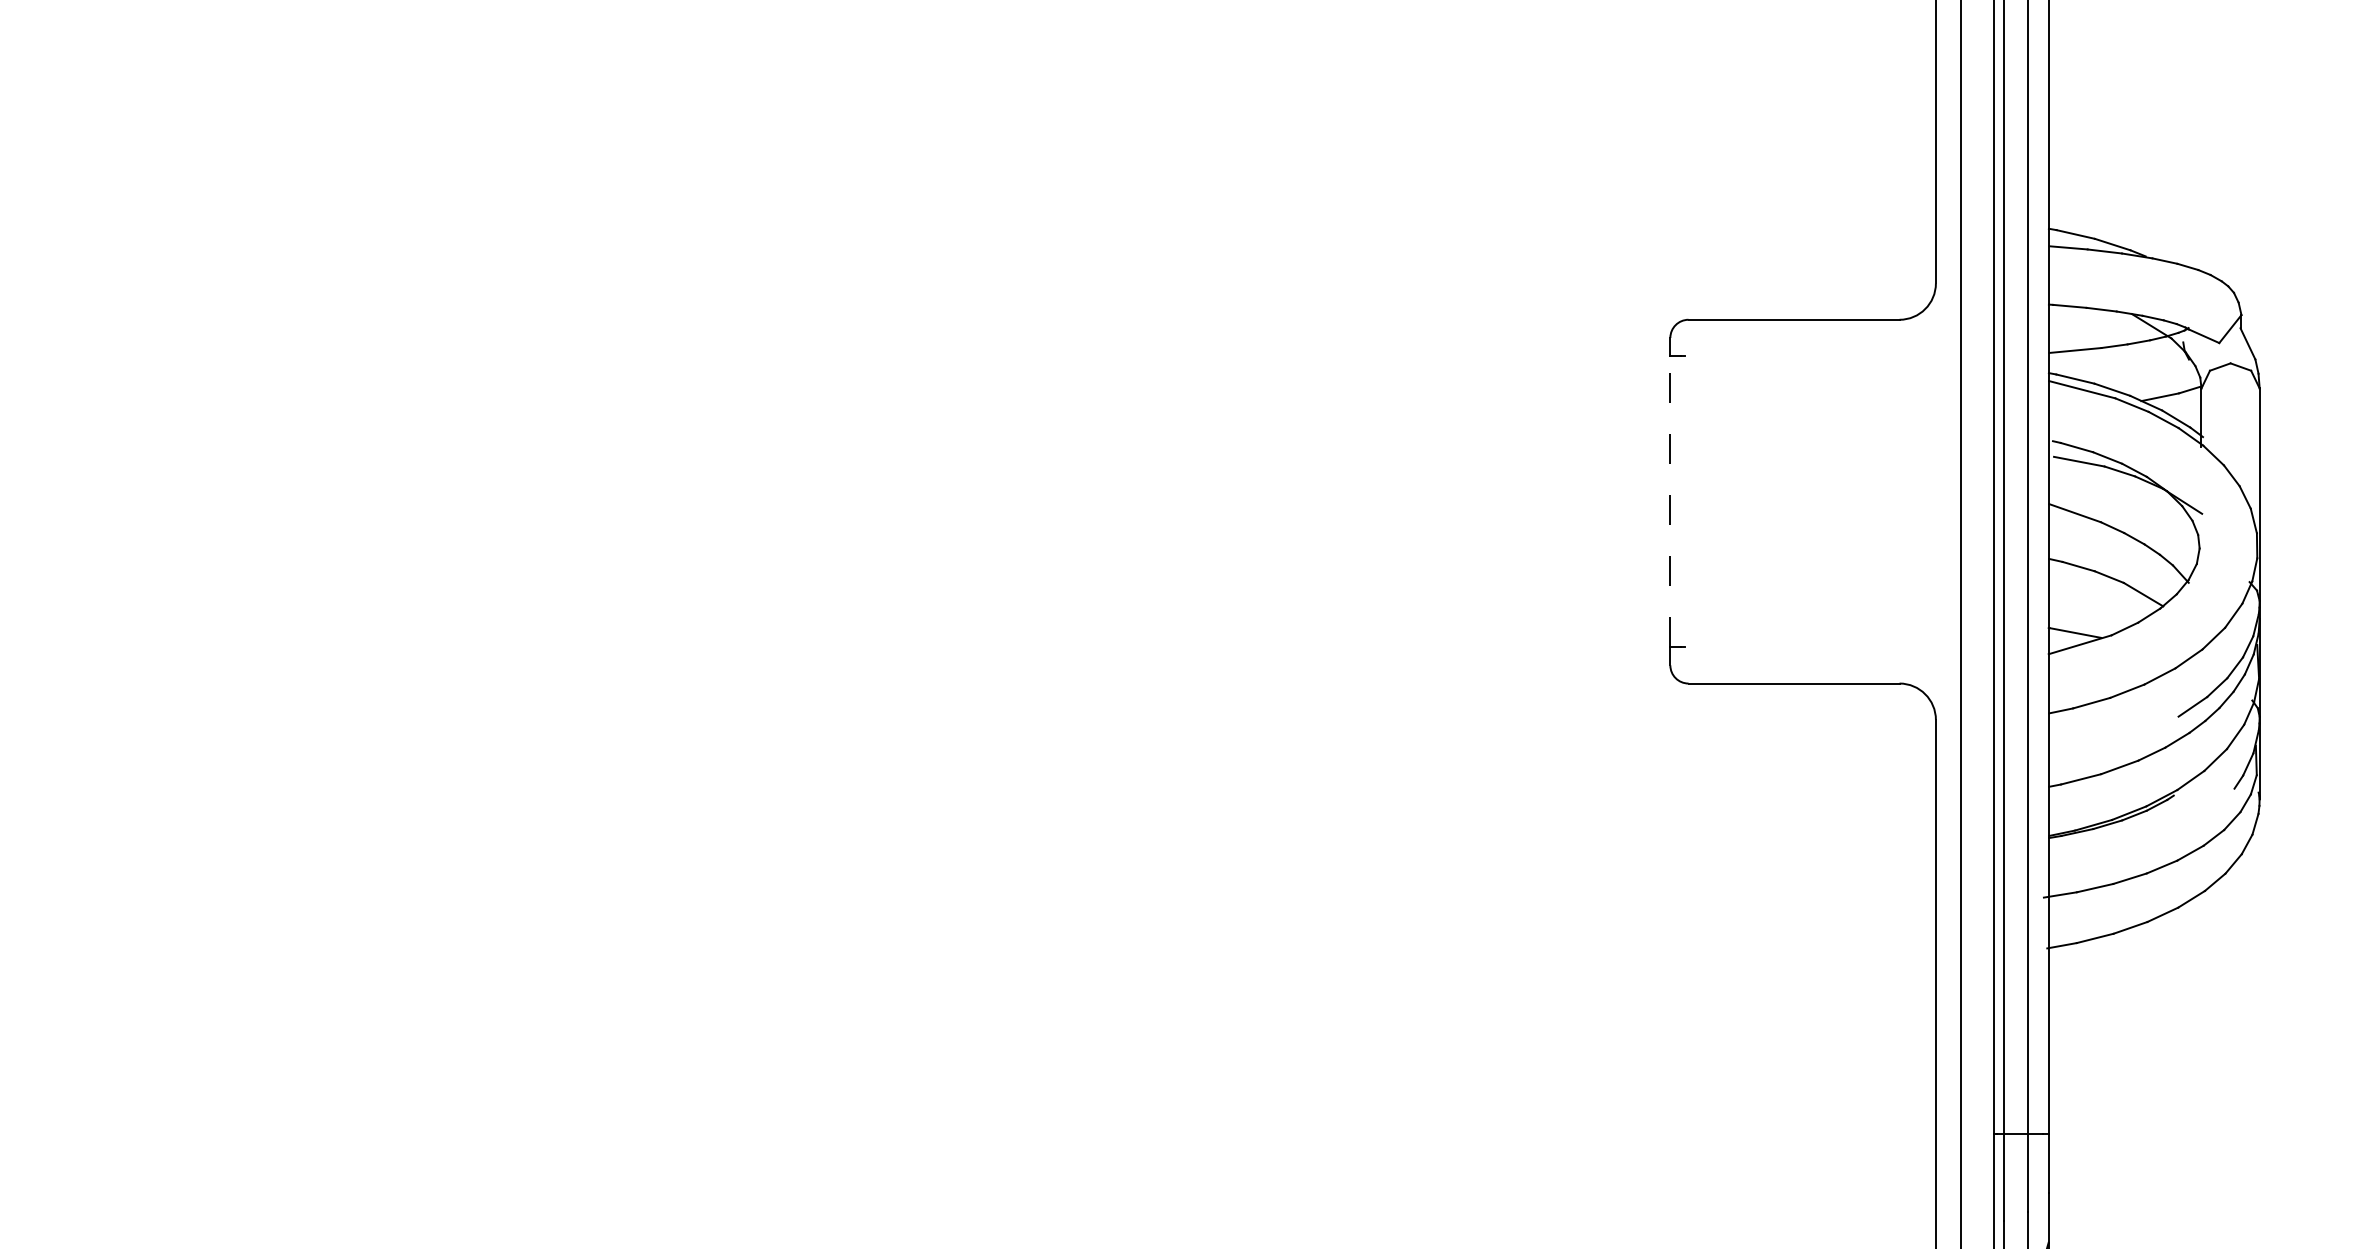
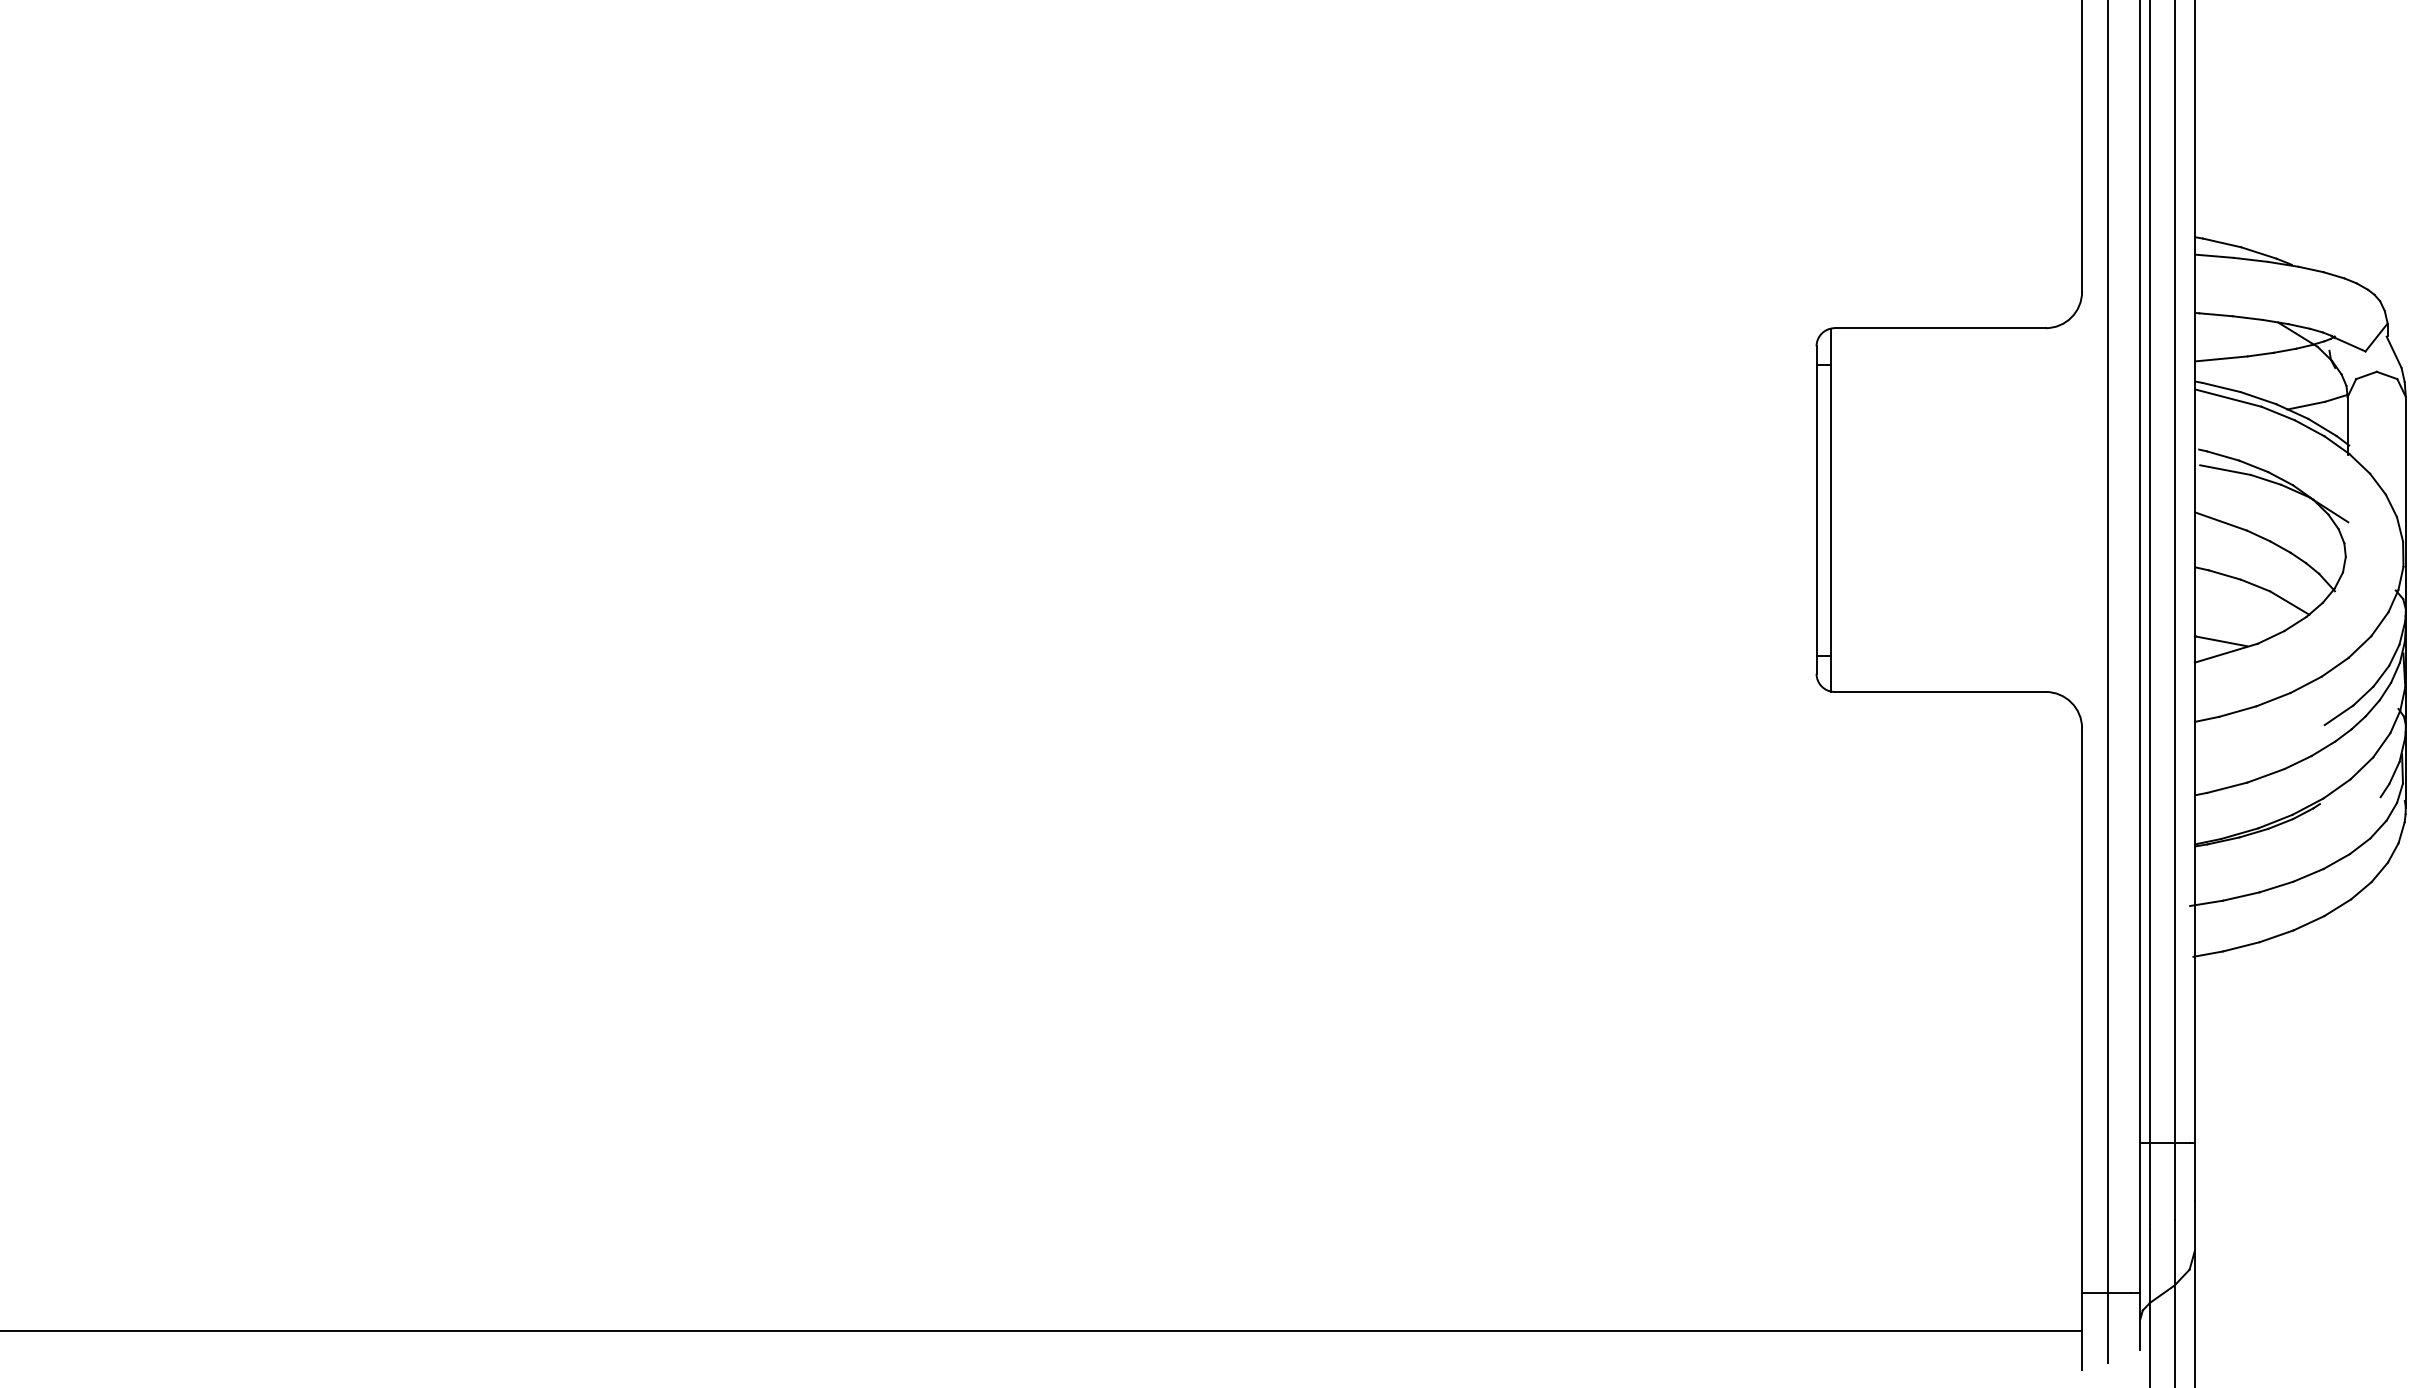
line: (1685, 501) -> (1831, 509), added
line: (1670, 502) -> (1816, 510), dashed -> solid

